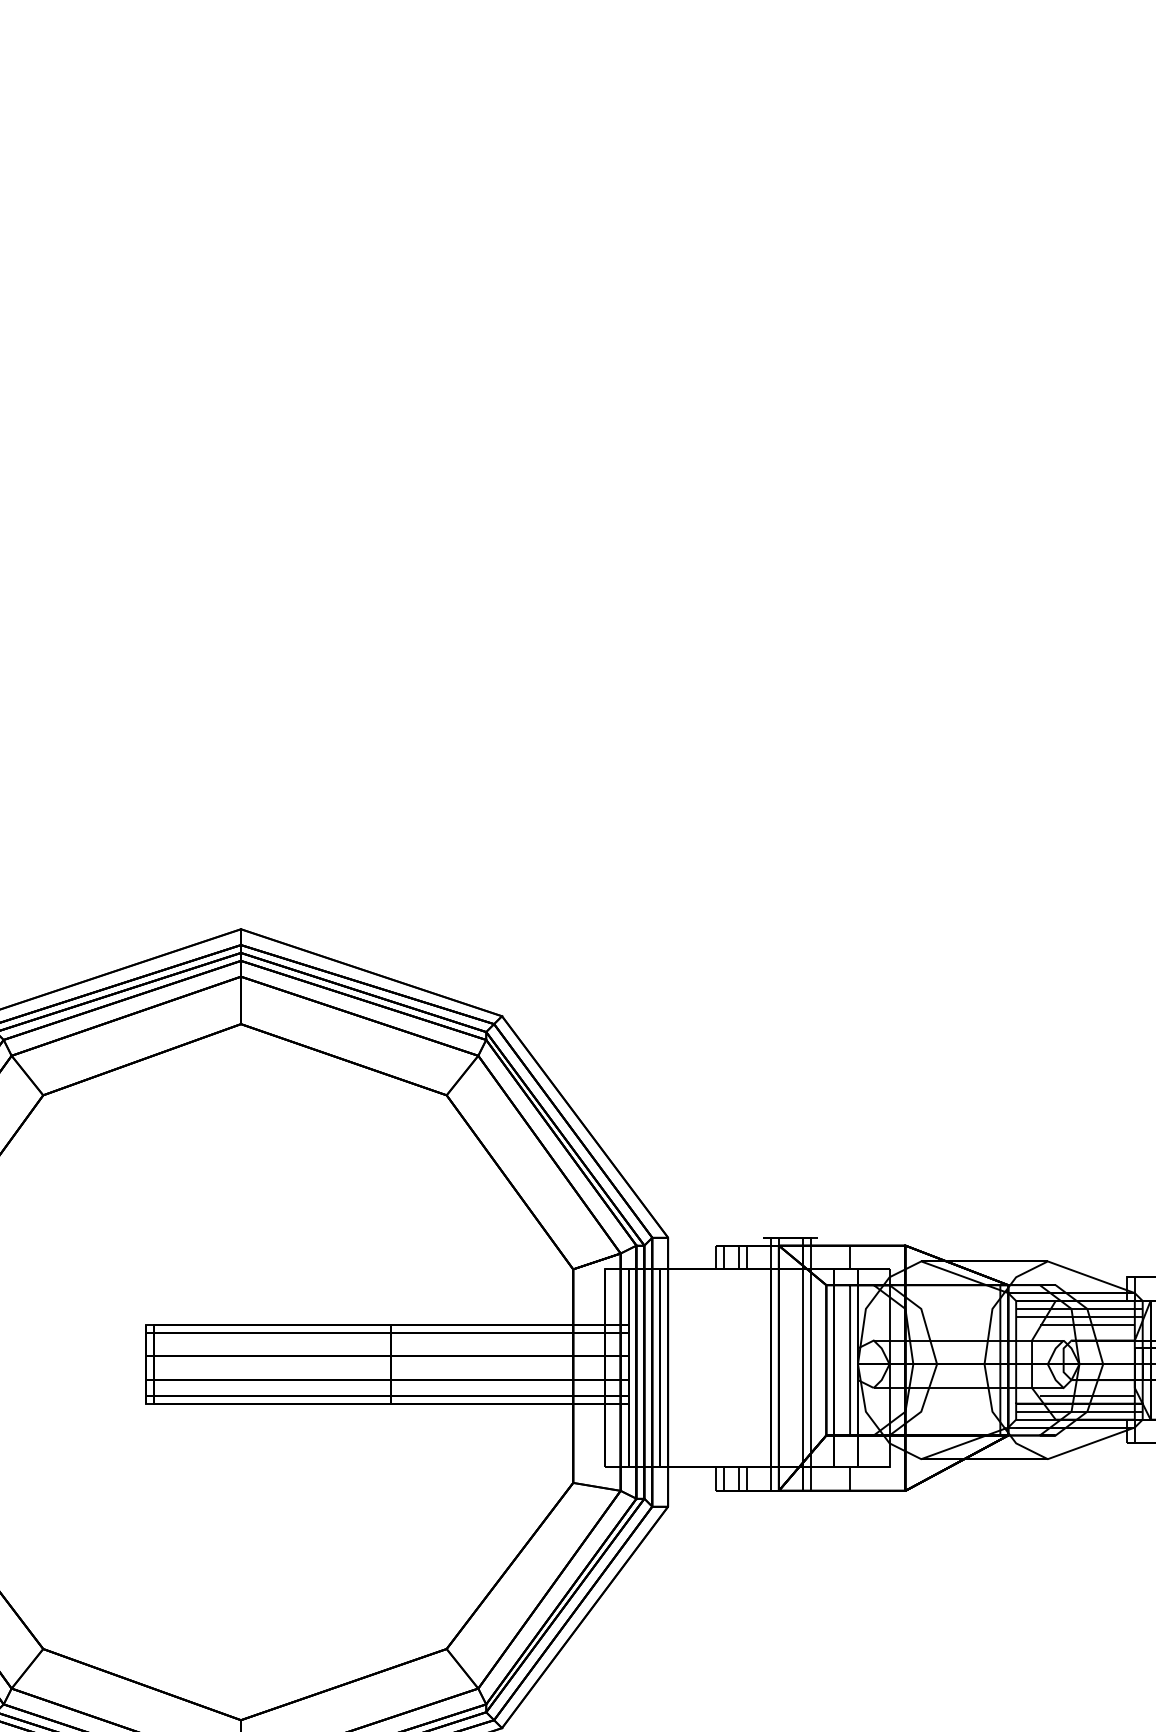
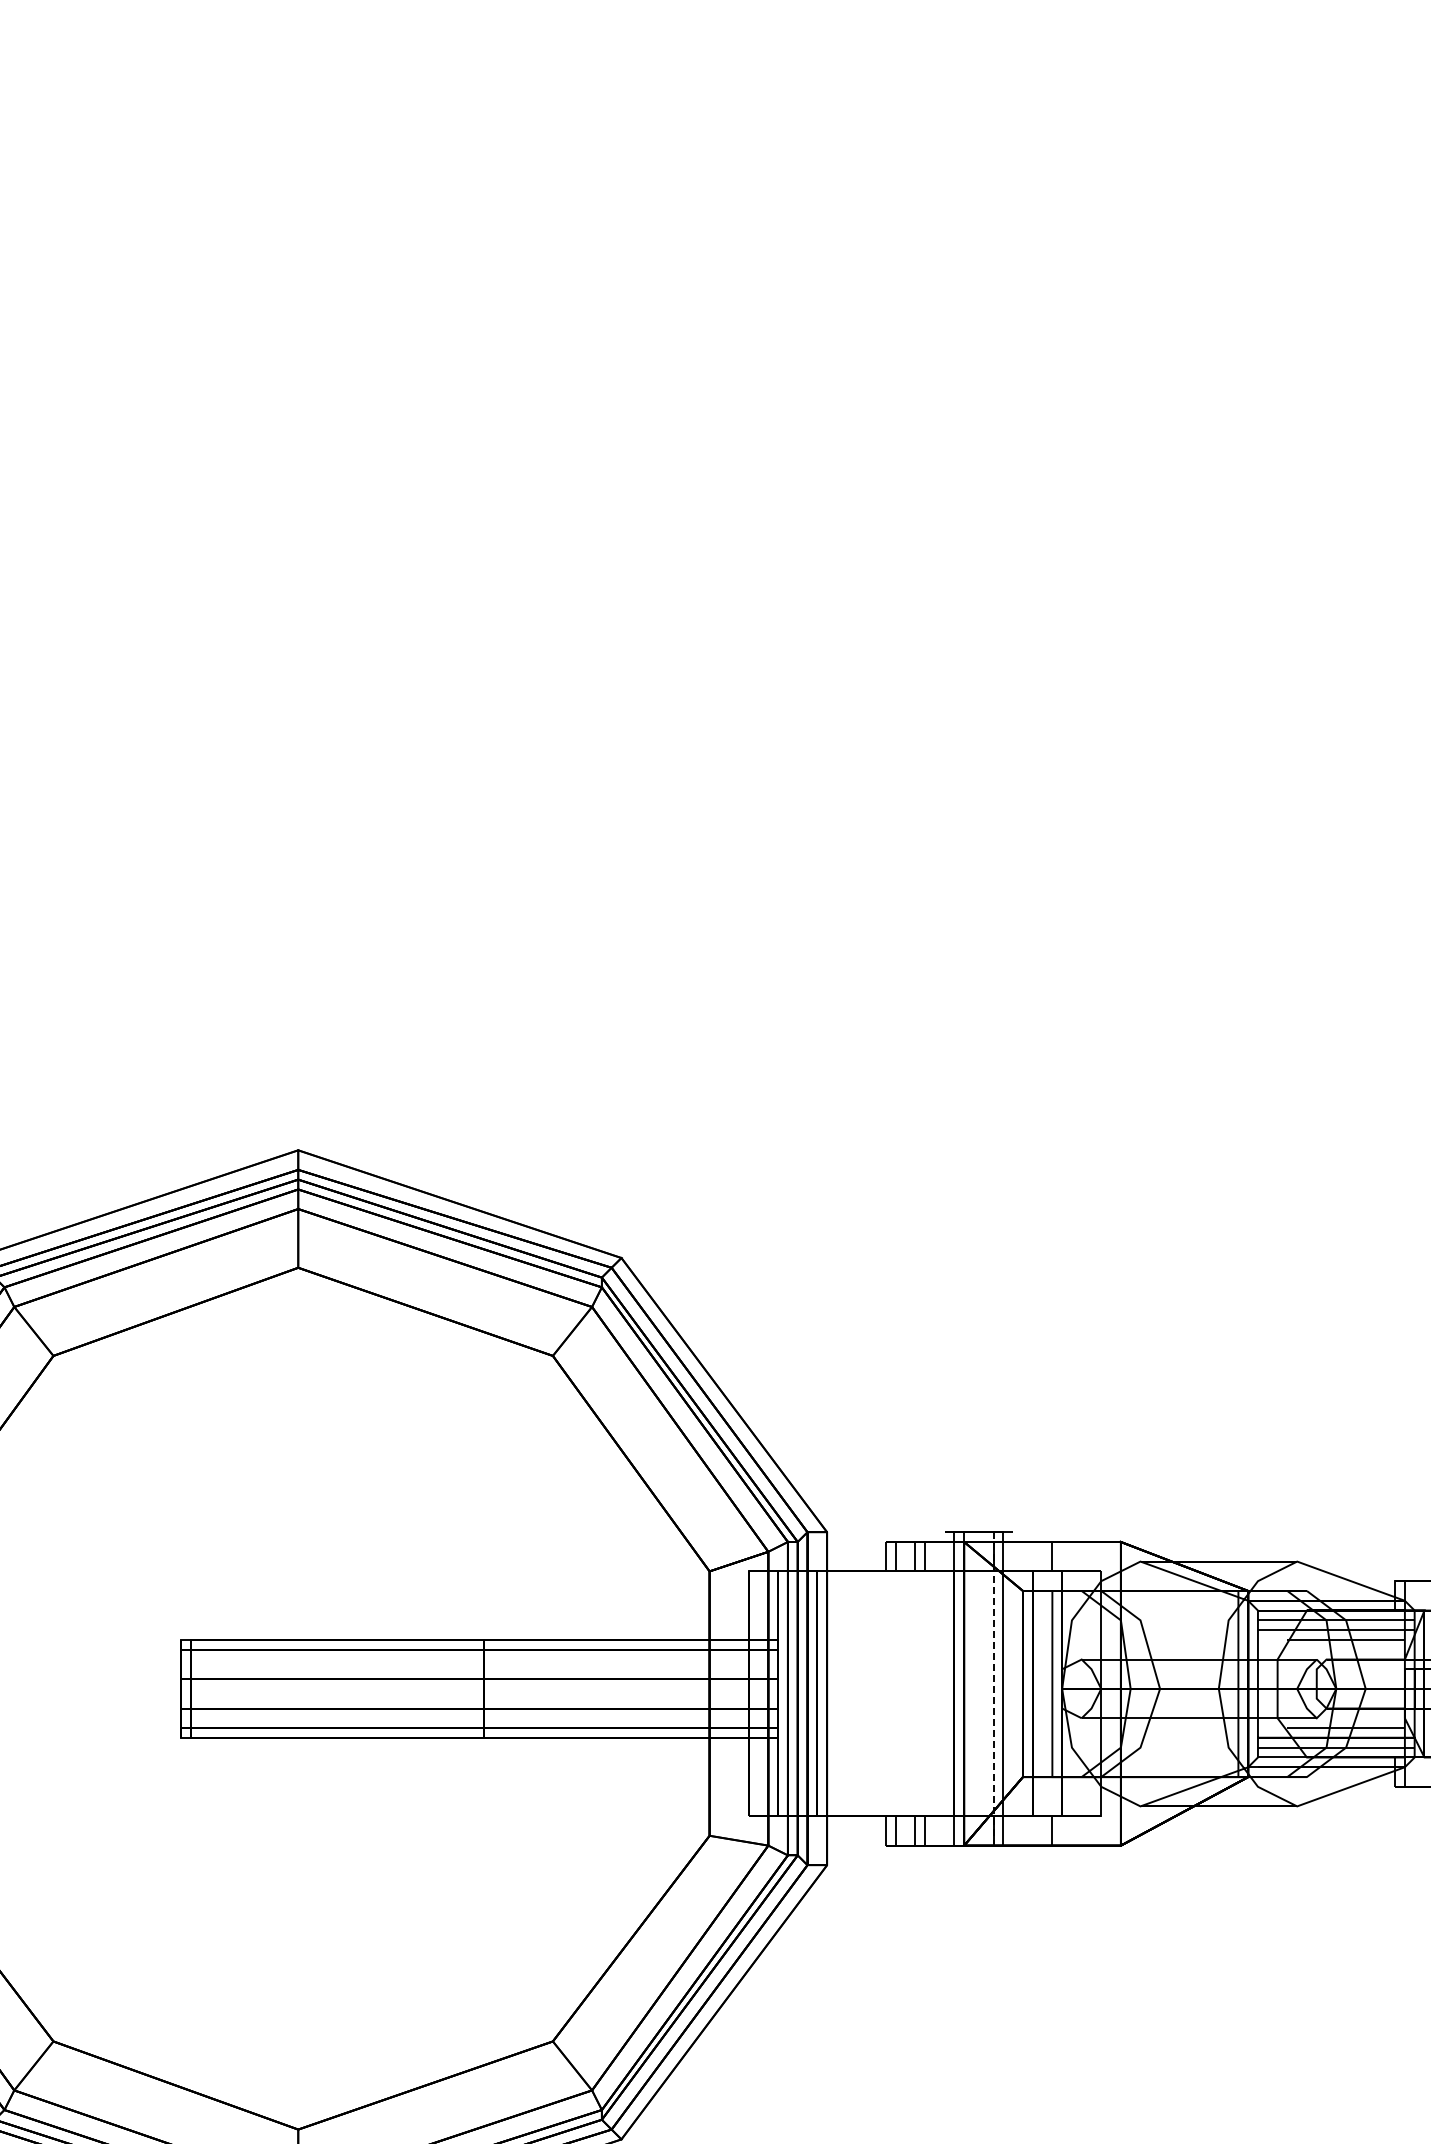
line: (802, 1363) -> (993, 1688), solid -> dashed

